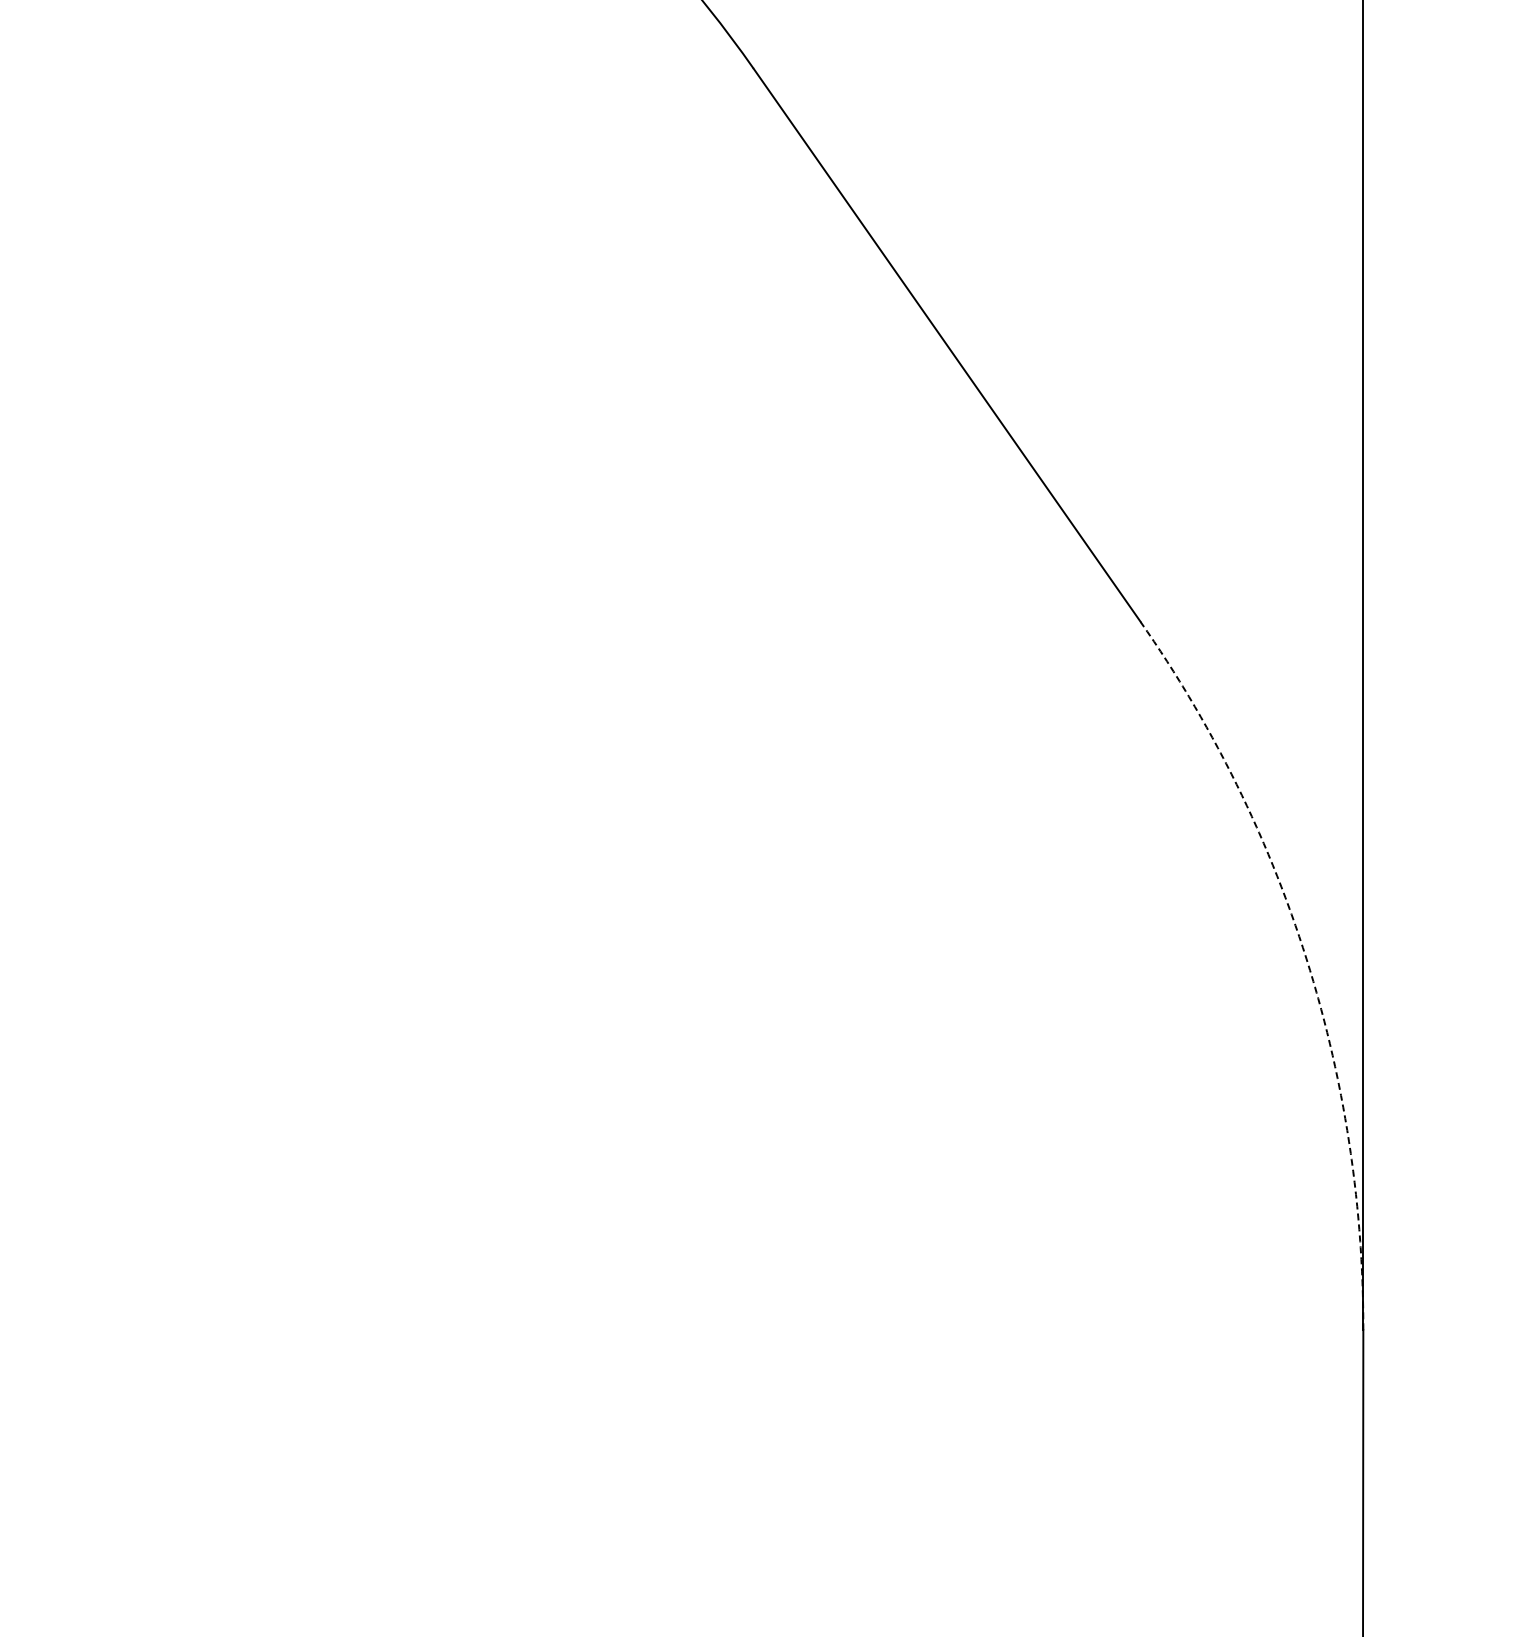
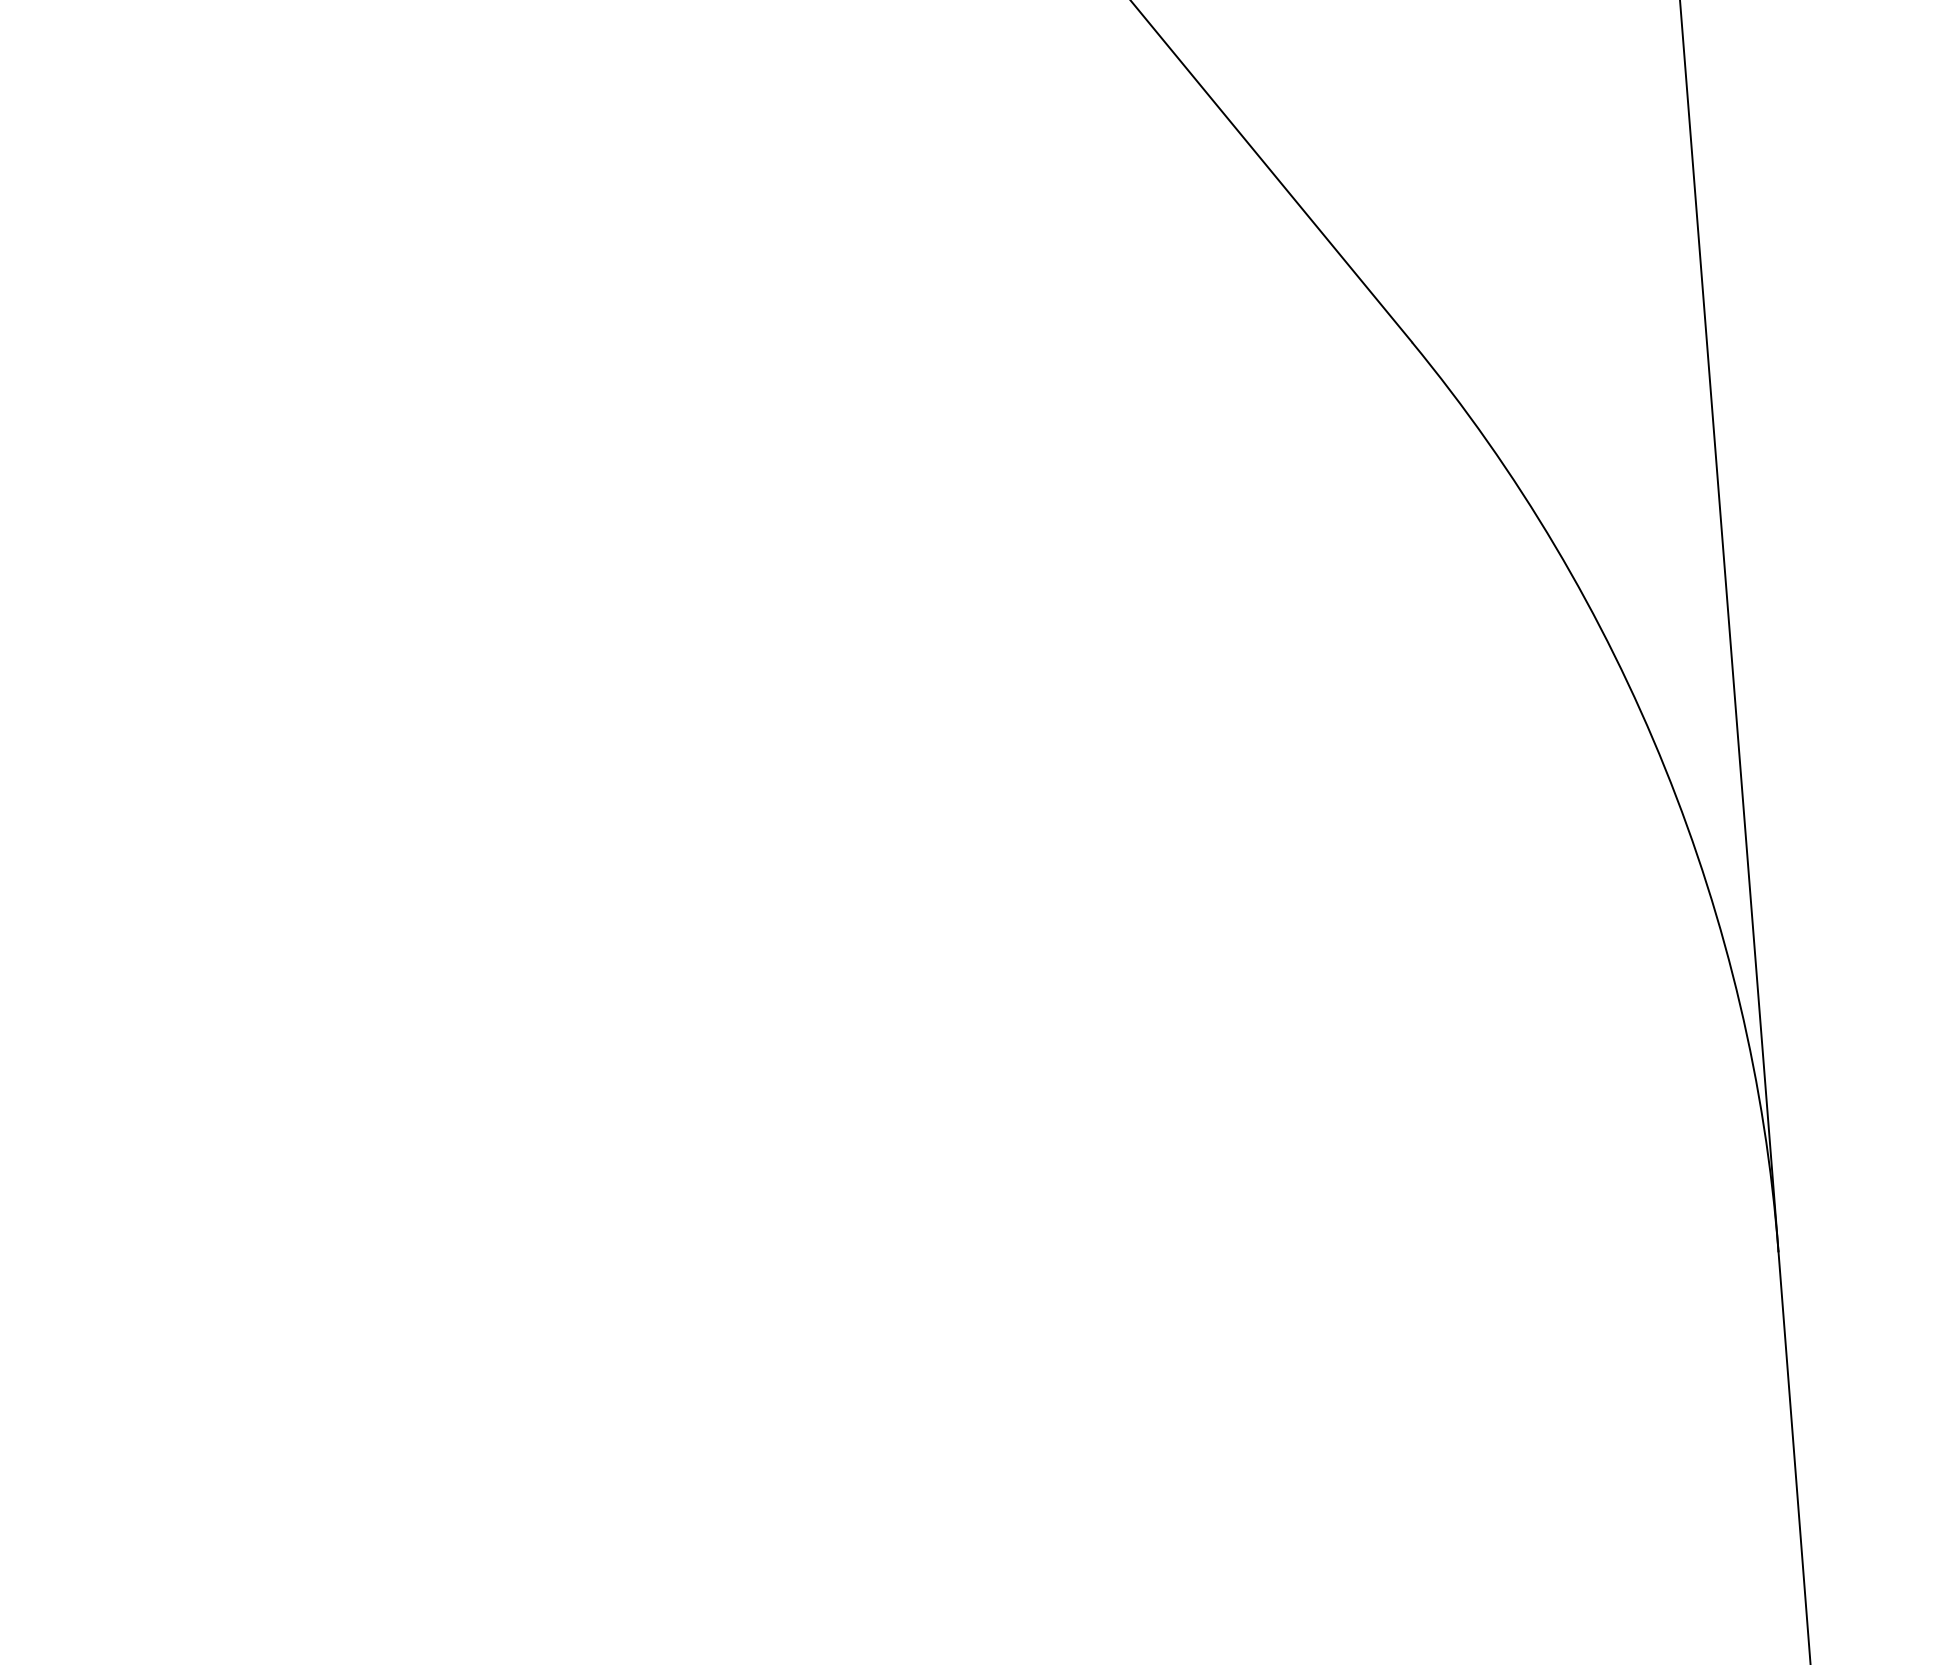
arc: (1306, 959) -> (1665, 769), dashed -> solid

